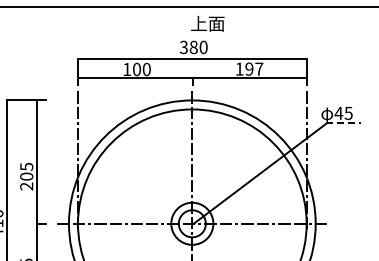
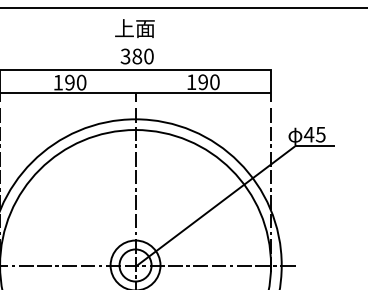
text: (207, 23) -> (134, 28), moved
text: (259, 68) -> (215, 81), 197 -> 190
text: (136, 69) -> (69, 82), 100 -> 190
line: (344, 123) -> (315, 146), dashed -> solid

